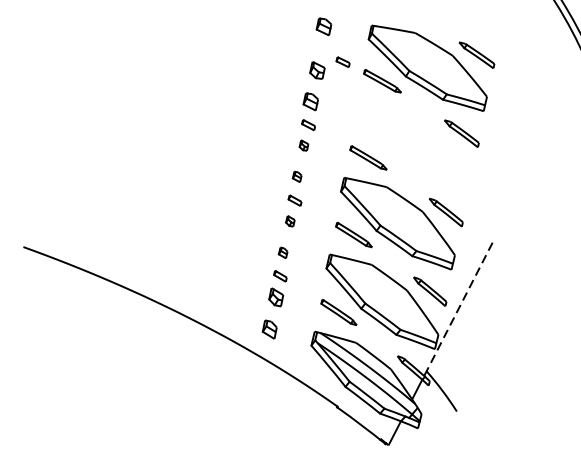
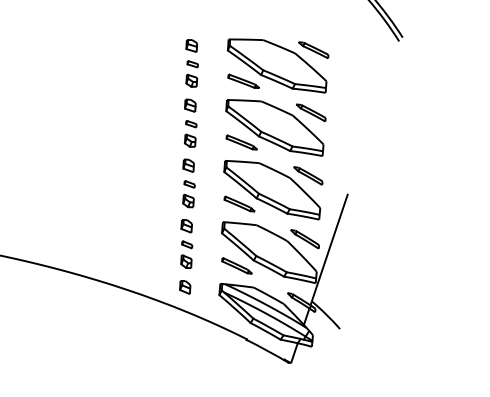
part: (342, 62) -> (192, 64), moved
part: (303, 145) -> (189, 140), size x1.67
part: (412, 145) -> (274, 127), added
part: (297, 176) -> (188, 165), size x1.67
part: (290, 220) -> (188, 200), size x1.67
part: (283, 253) -> (186, 226), size x1.67
line: (458, 308) -> (329, 248), dashed -> solid

